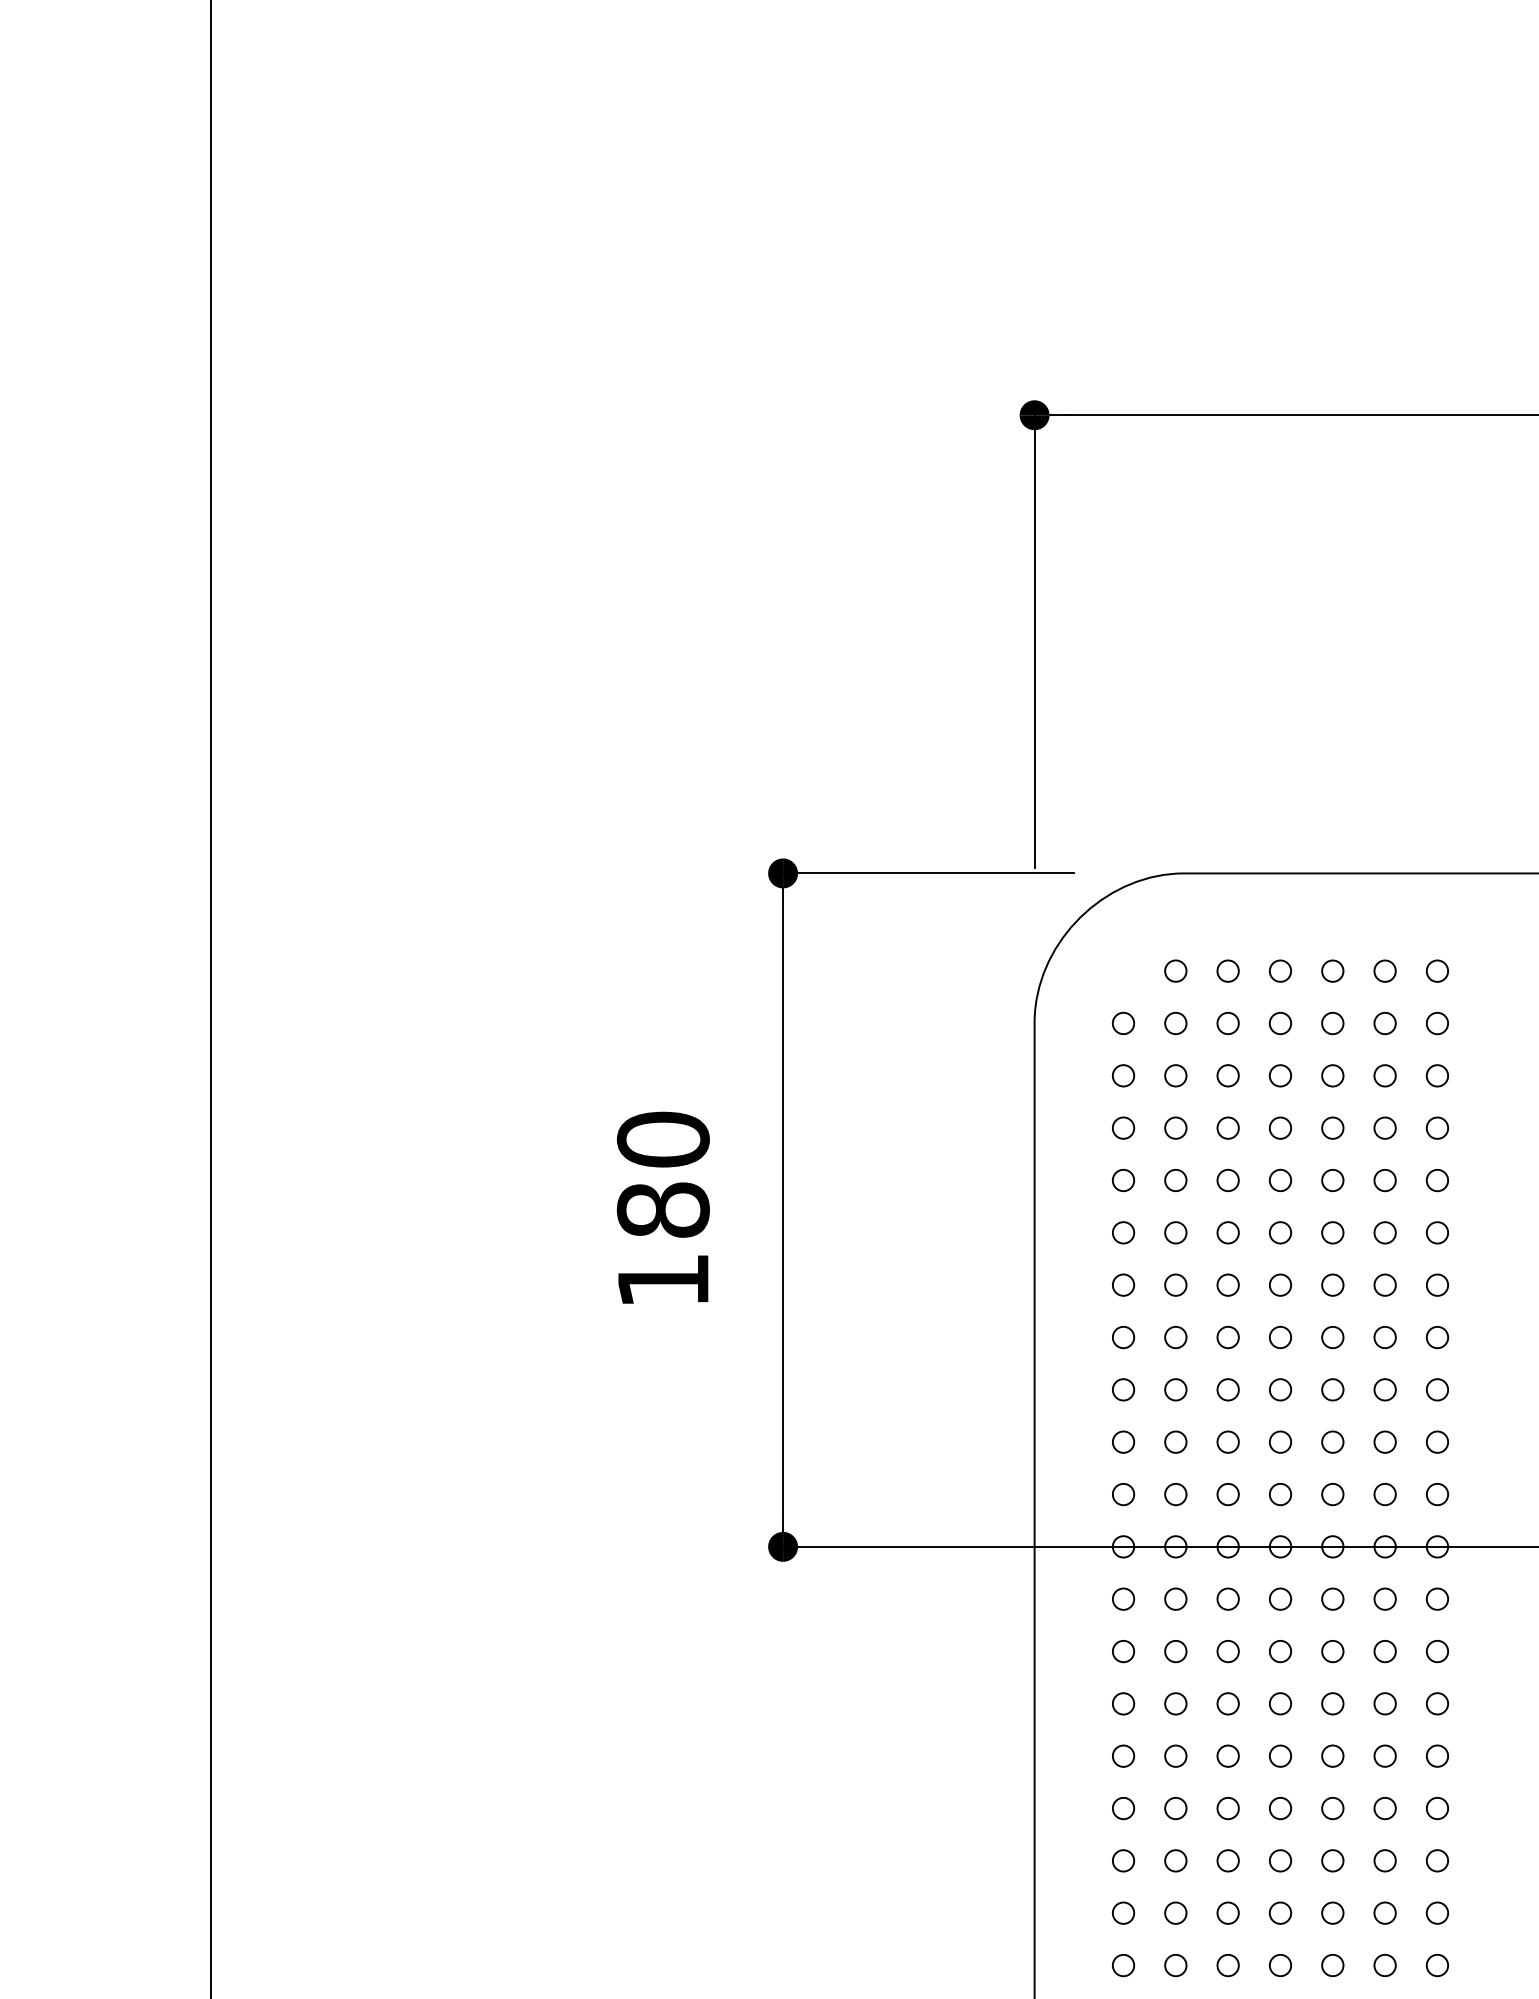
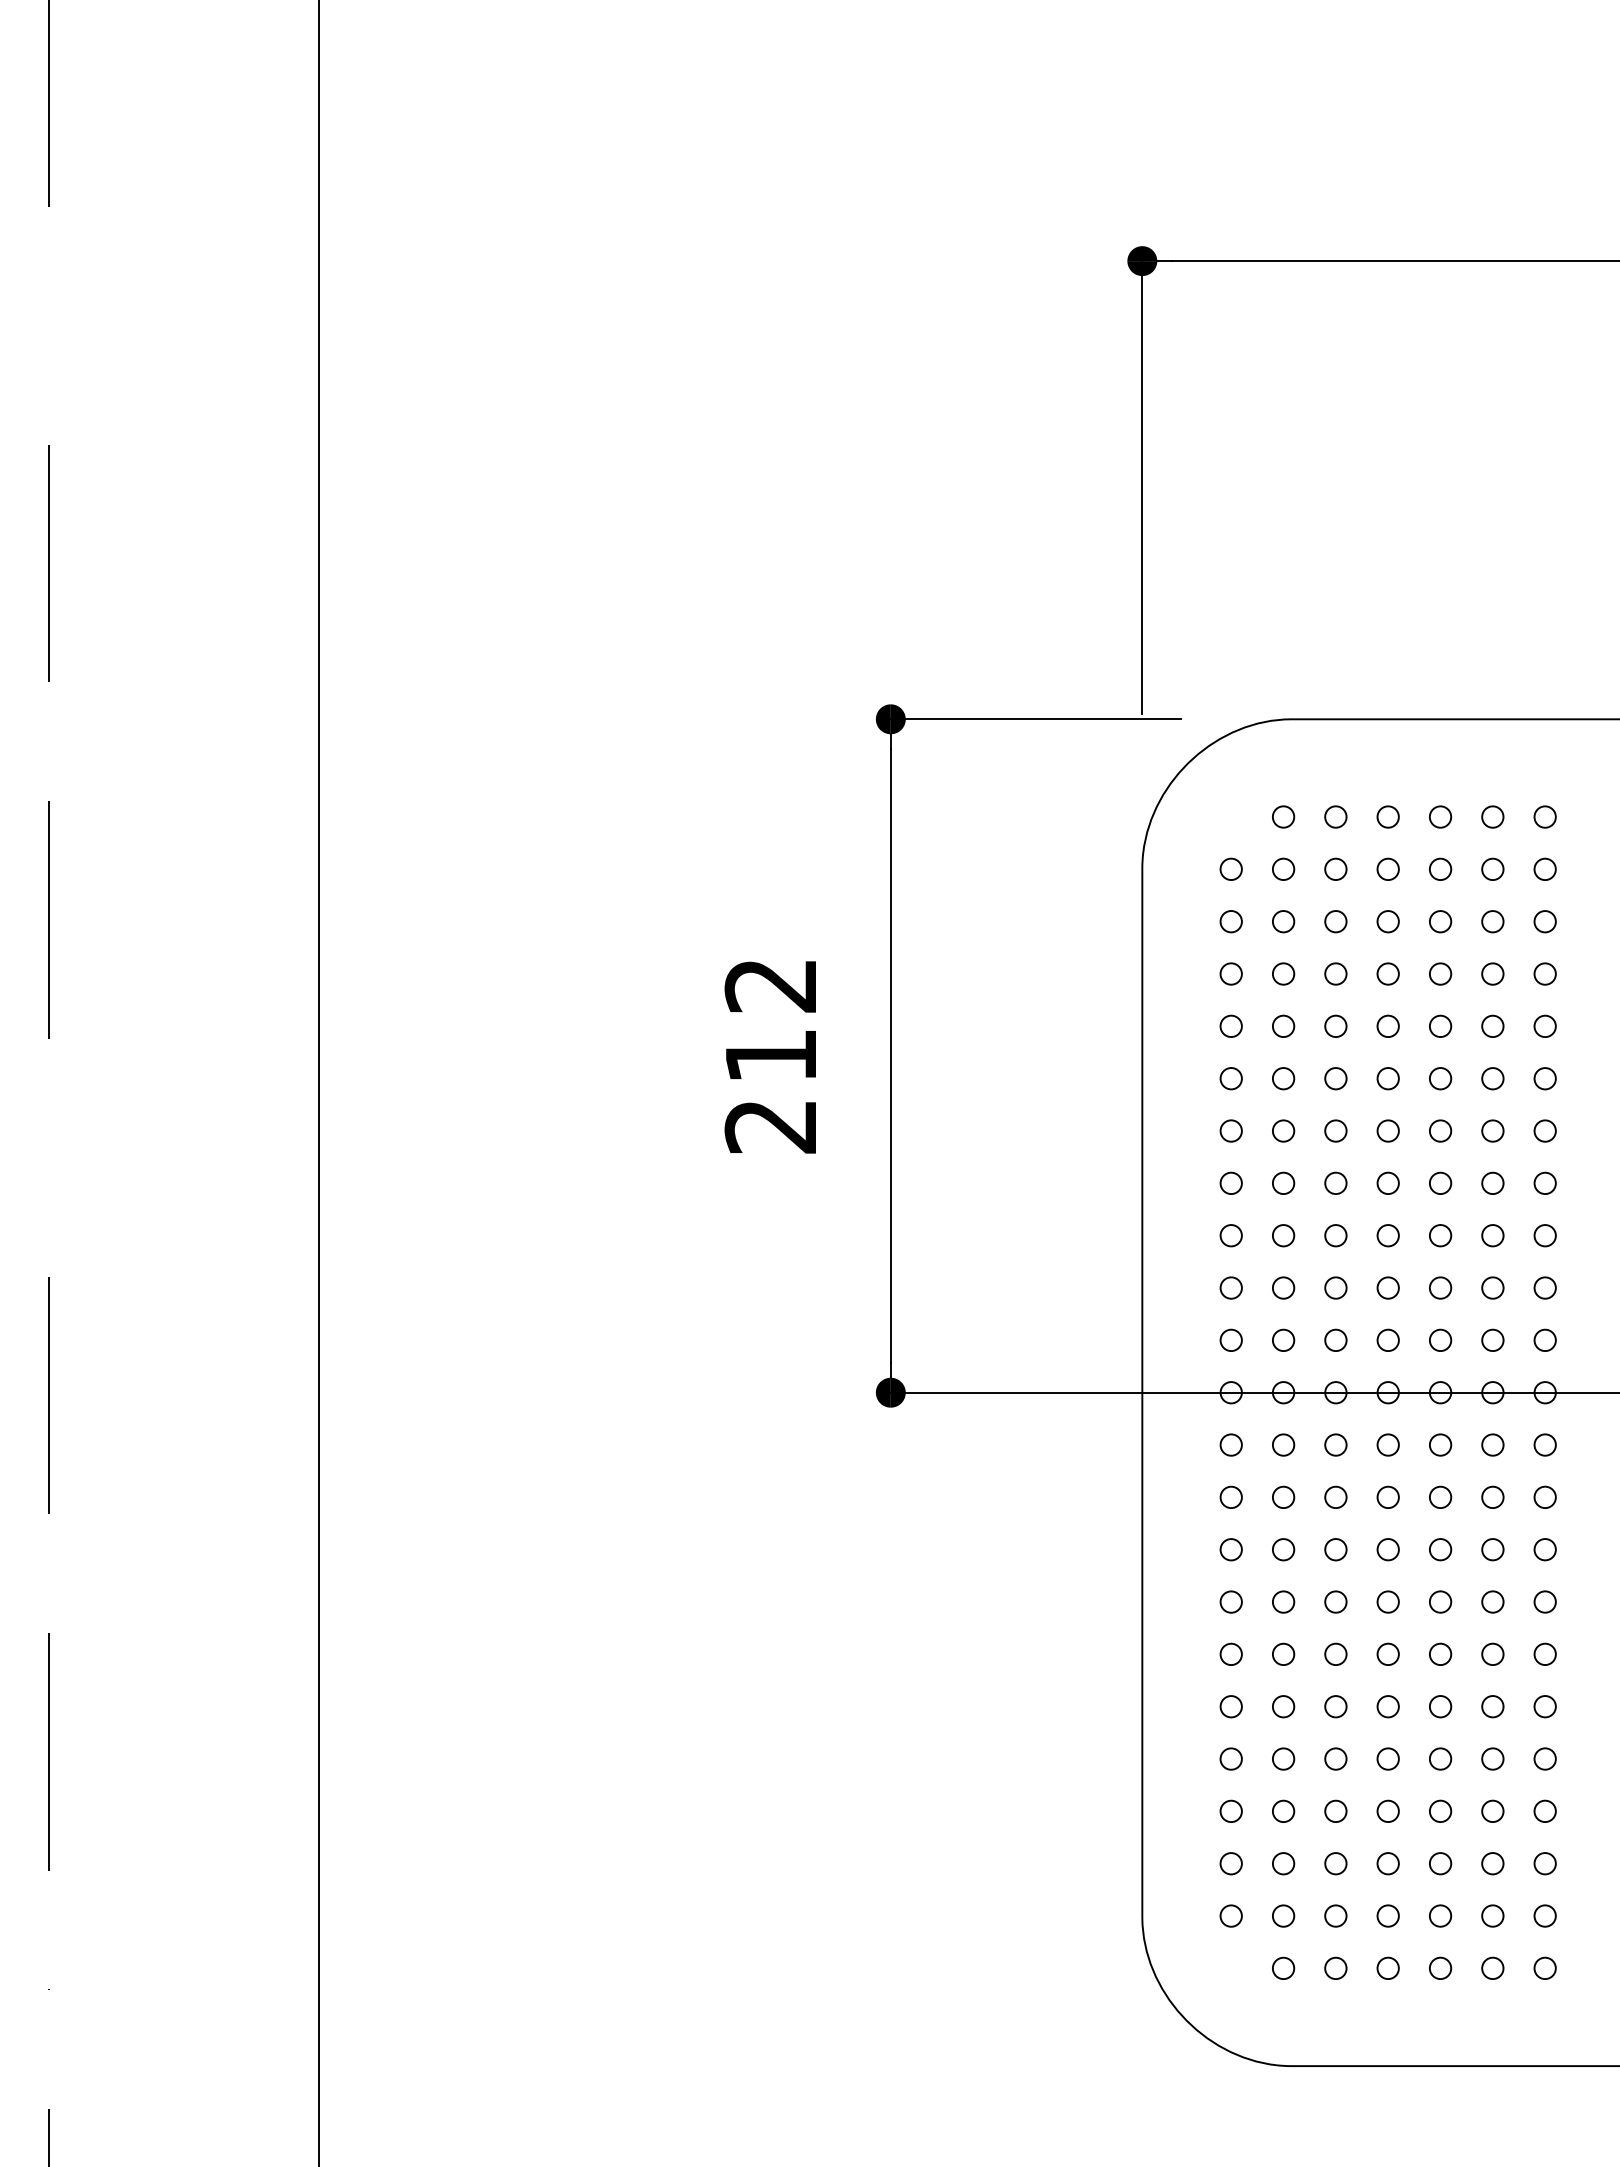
text: (662, 1209) -> (770, 1055), 180 -> 212

